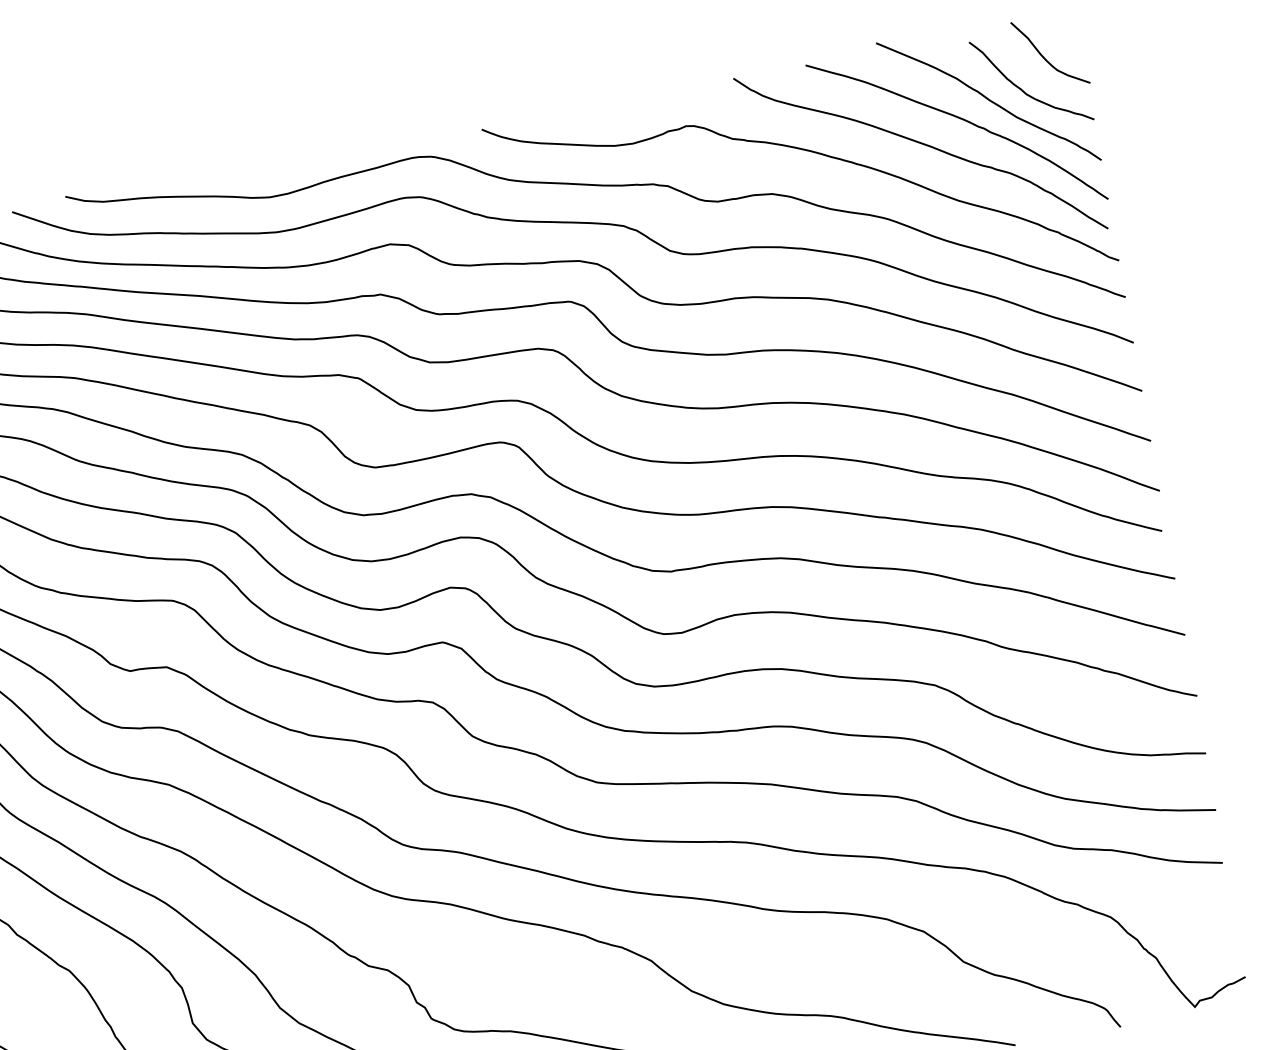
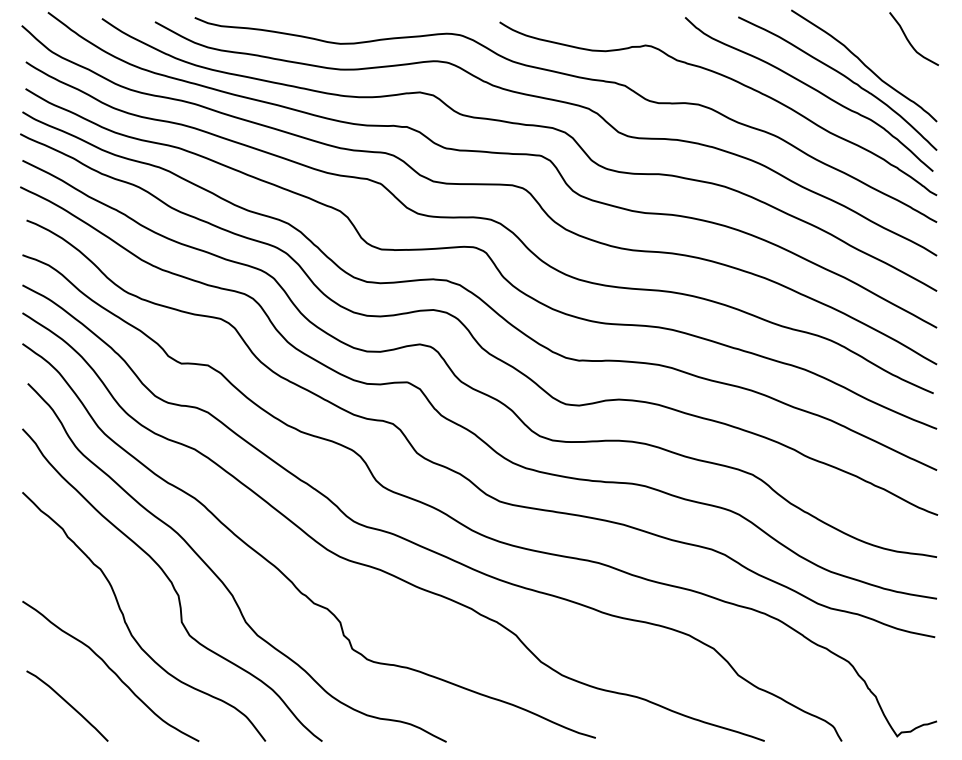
curve: (1022, 88) -> (889, 60), removed

